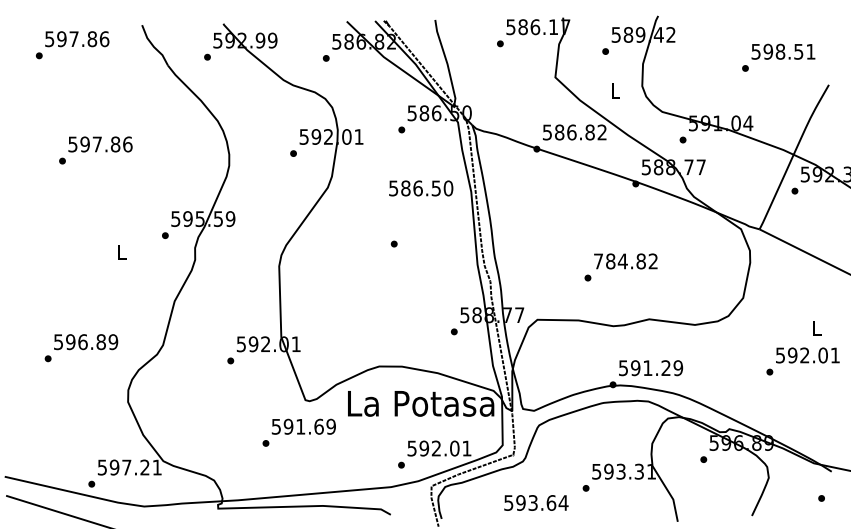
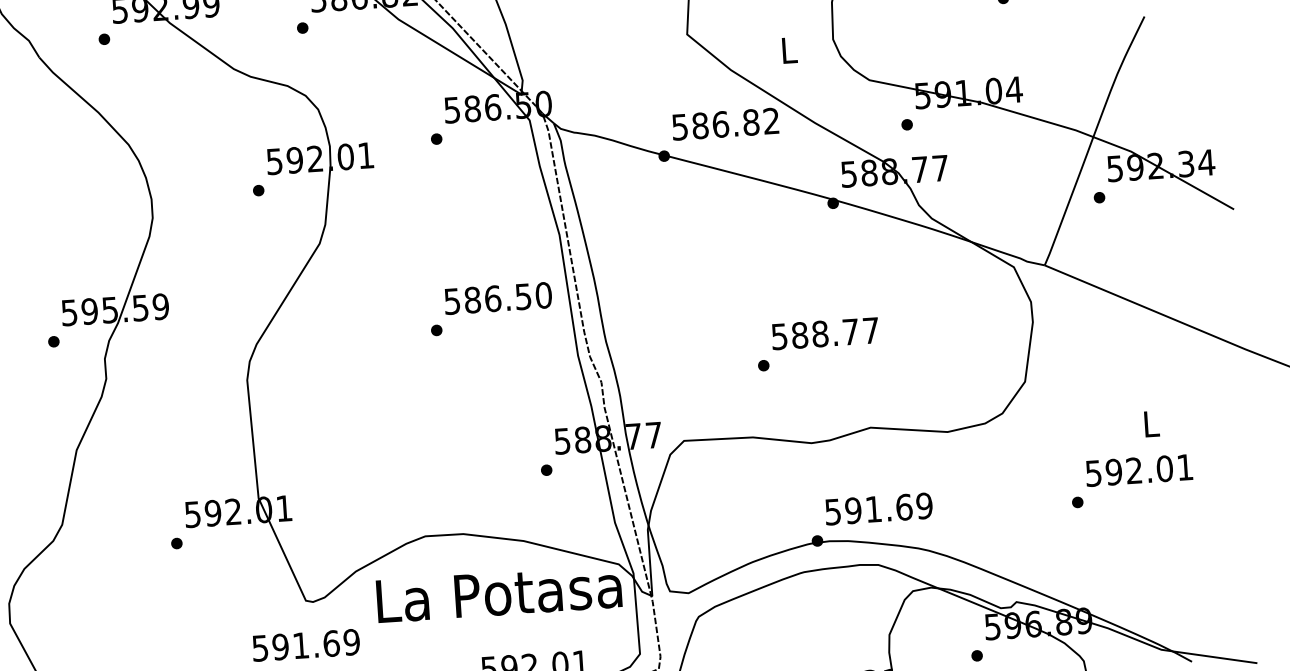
text: (421, 188) -> (498, 298), moved
text: (625, 261) -> (824, 333), 784.82 -> 588.77
text: (665, 368) -> (903, 507), 591.29 -> 591.69

